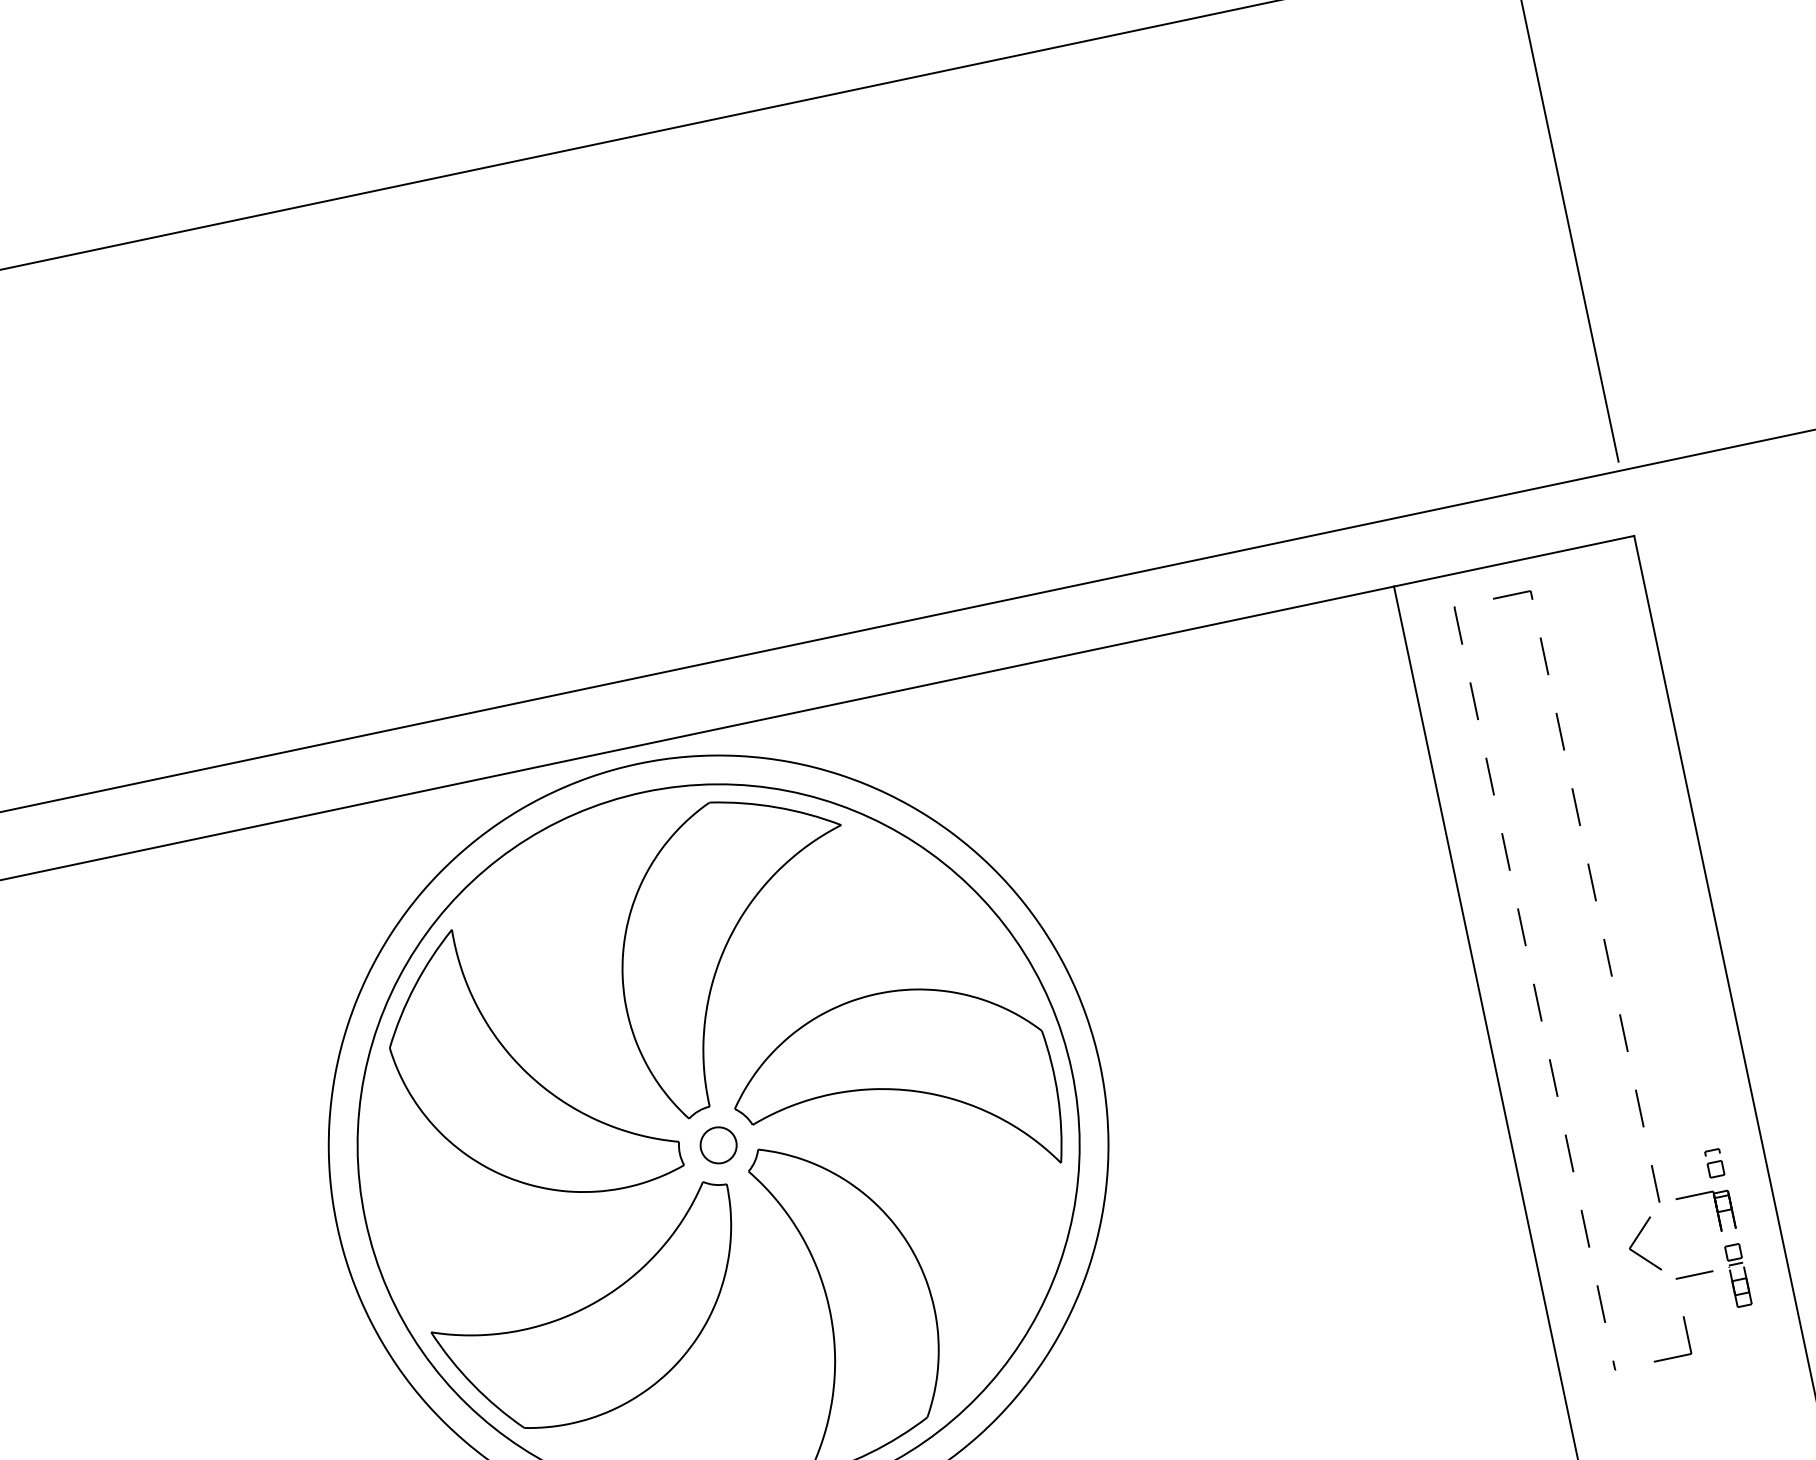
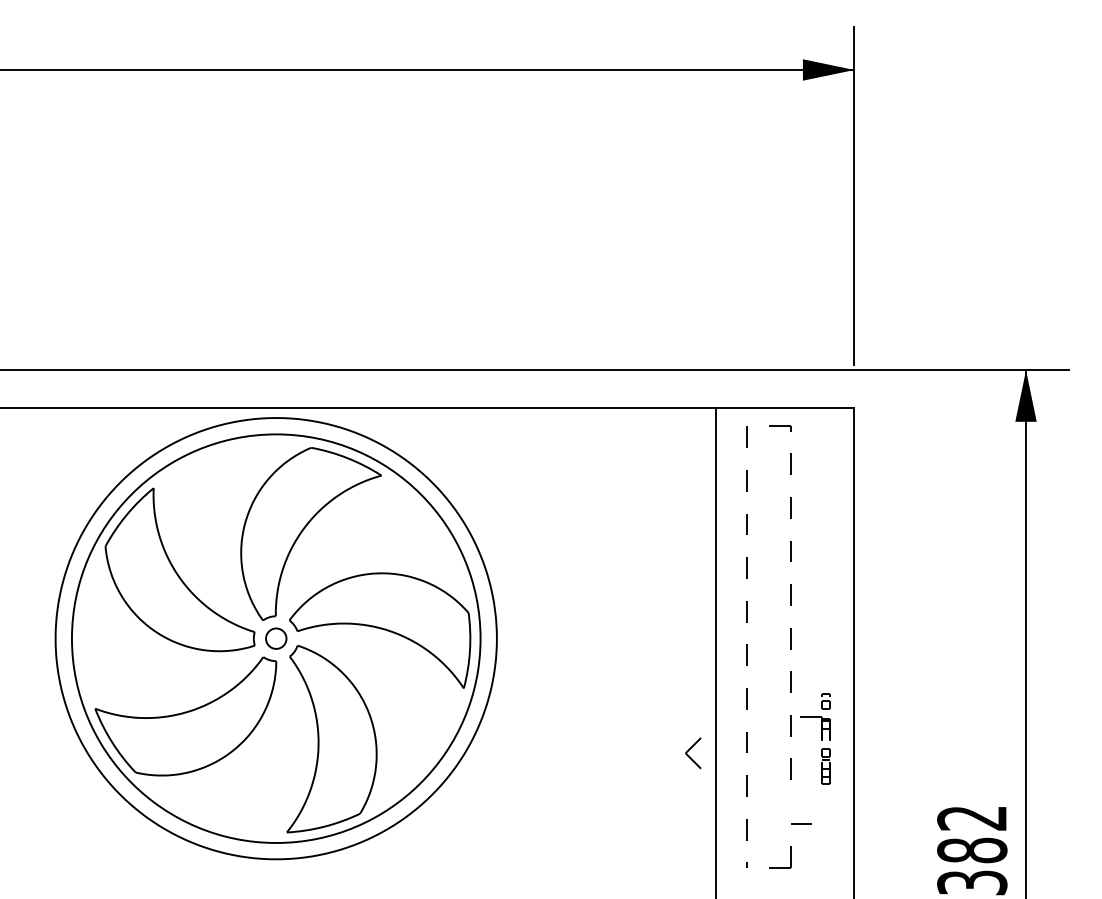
part: (1710, 1230) -> (815, 738), moved
part: (1643, 1246) -> (693, 753), moved

